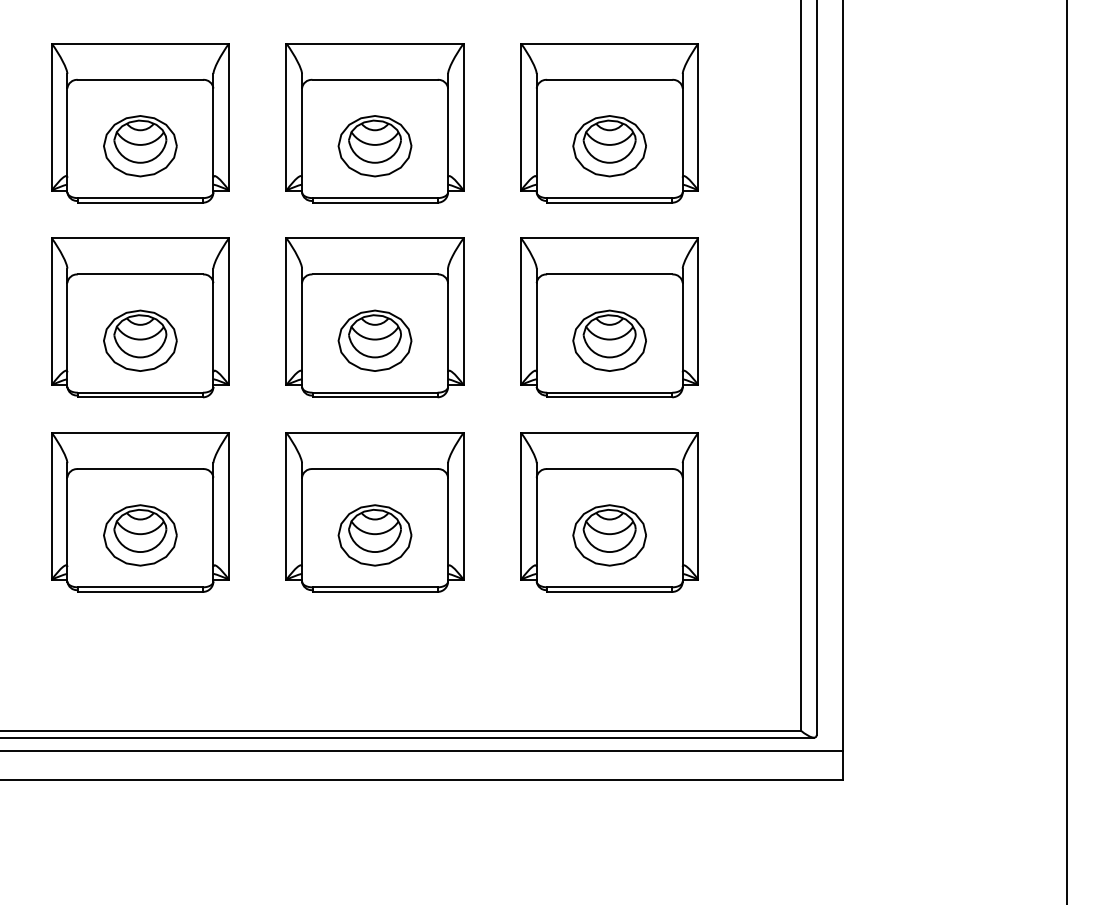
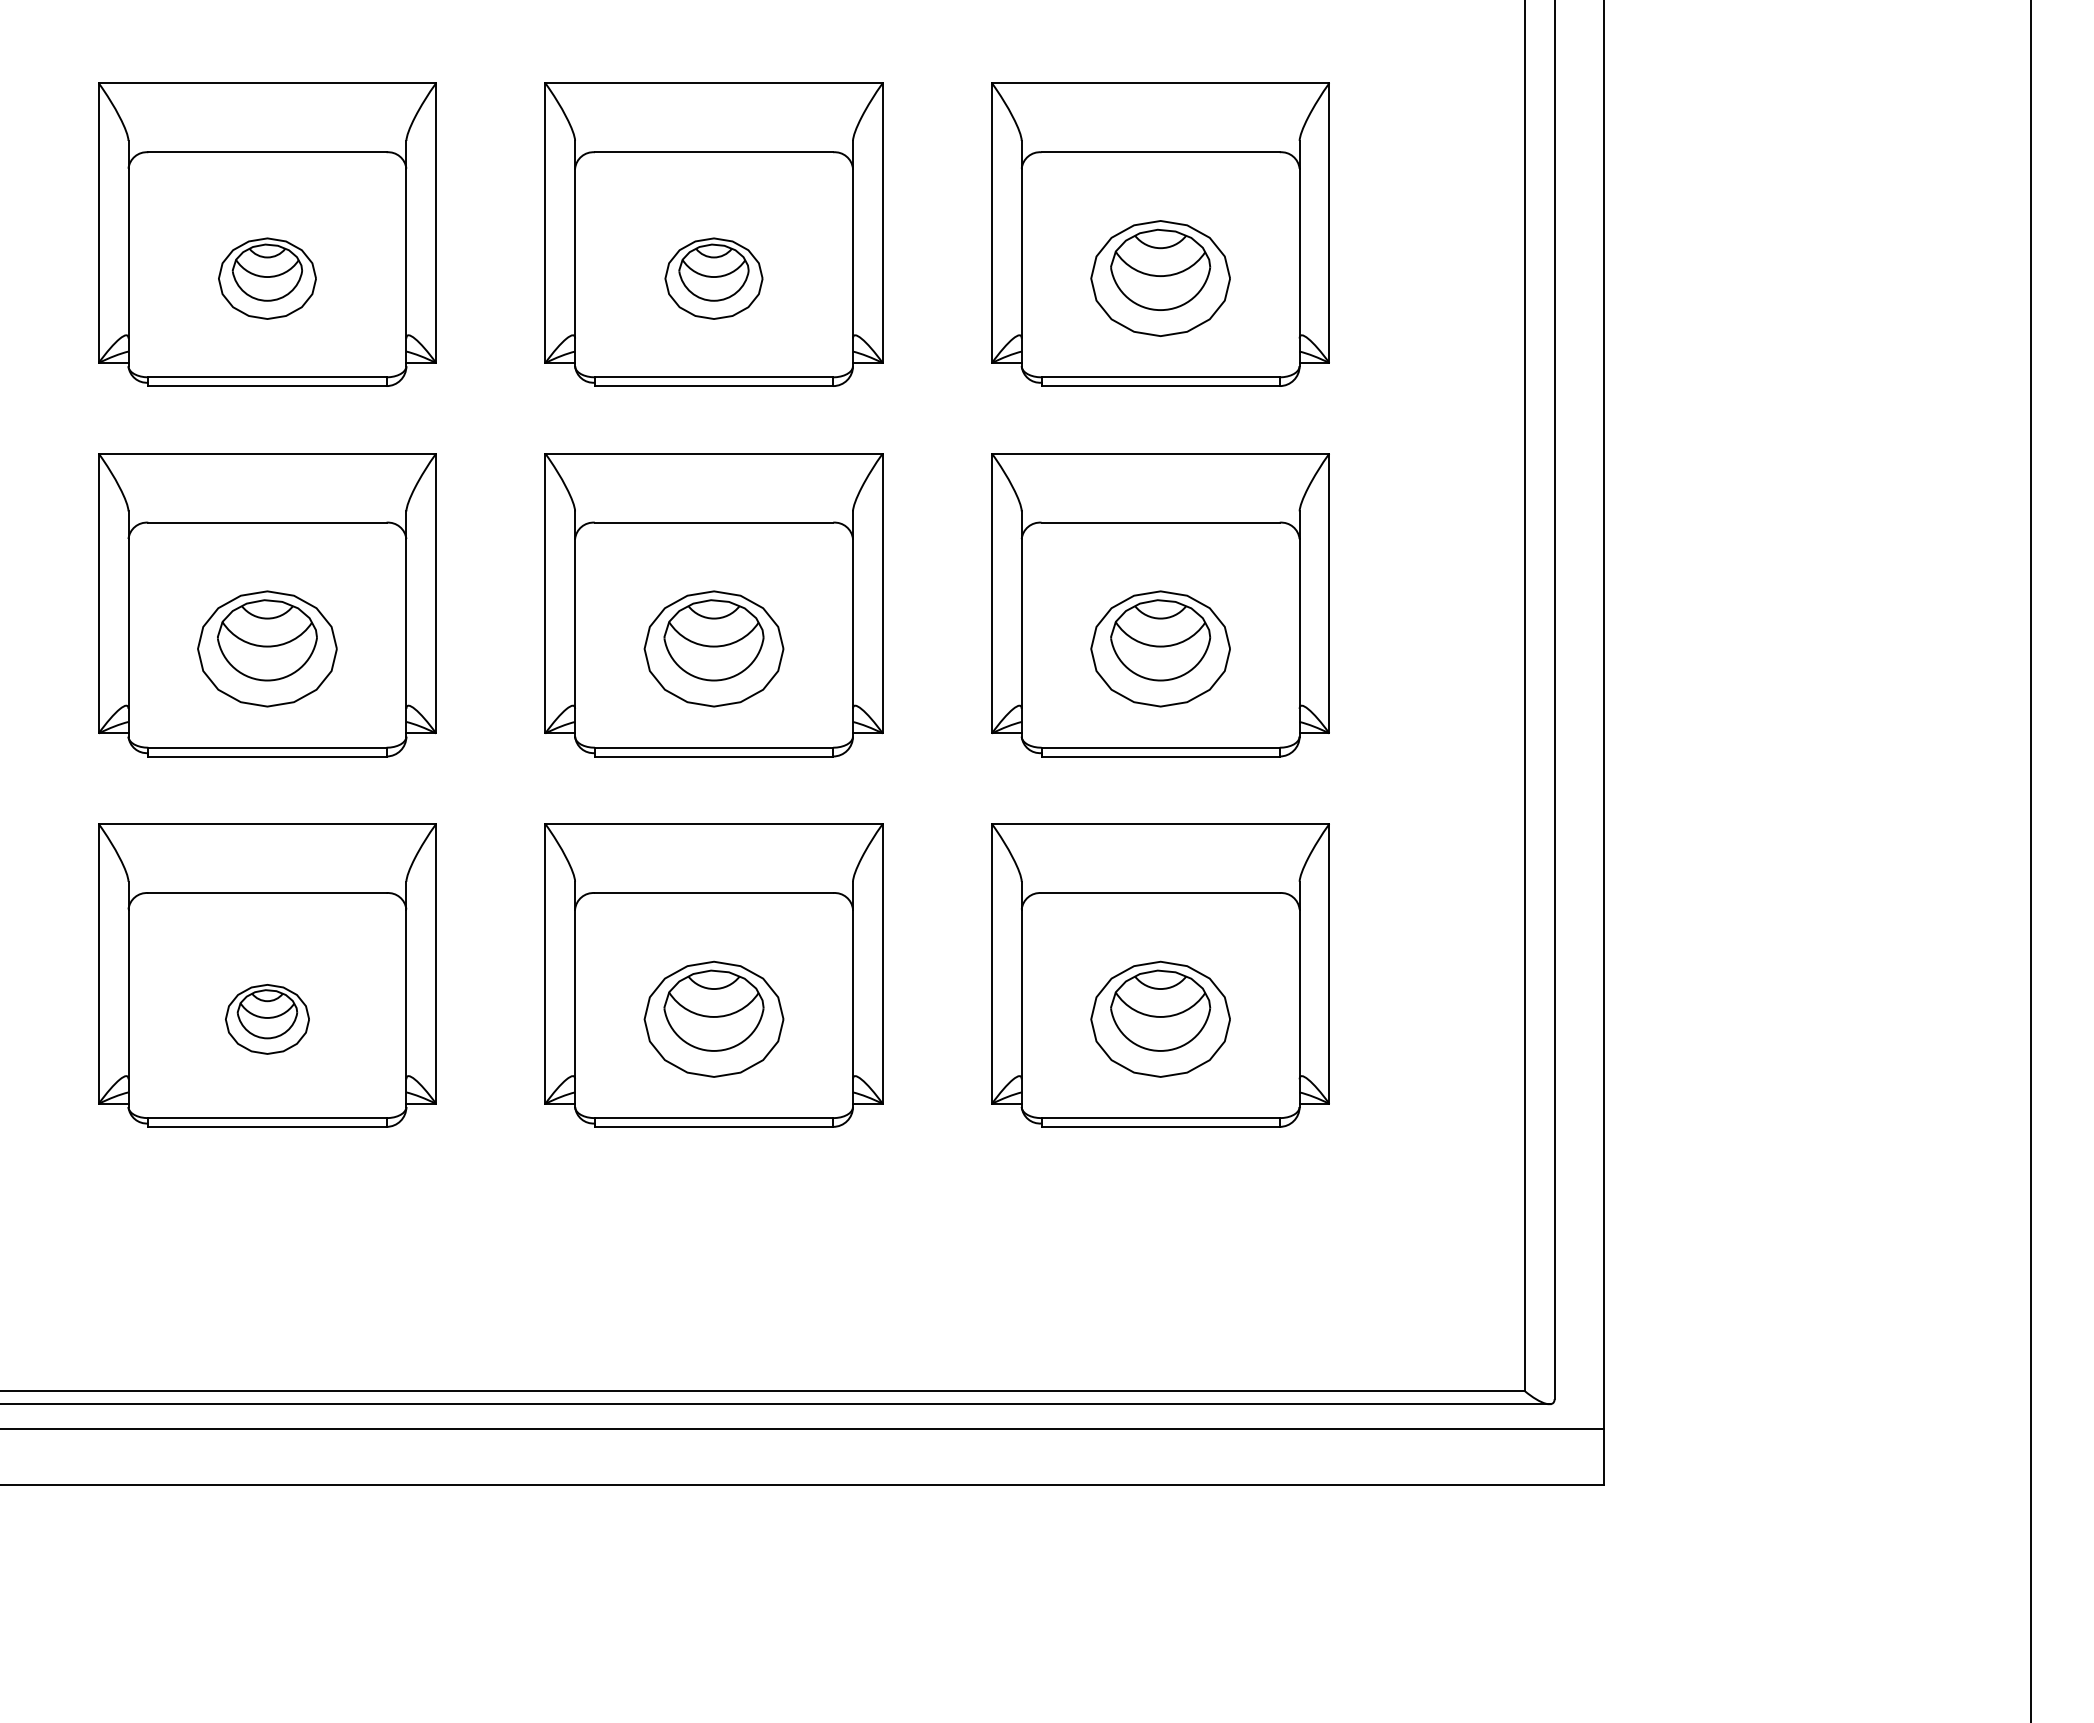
part: (140, 146) -> (267, 279), size x0.7
part: (374, 146) -> (712, 279), size x0.7
part: (140, 535) -> (267, 1019), size x0.6

